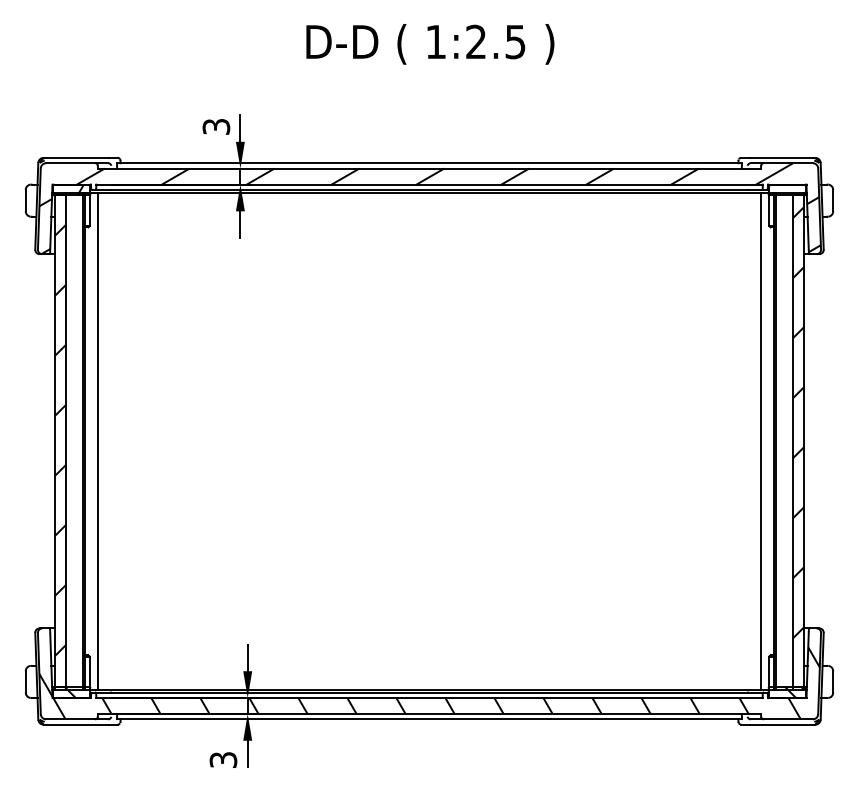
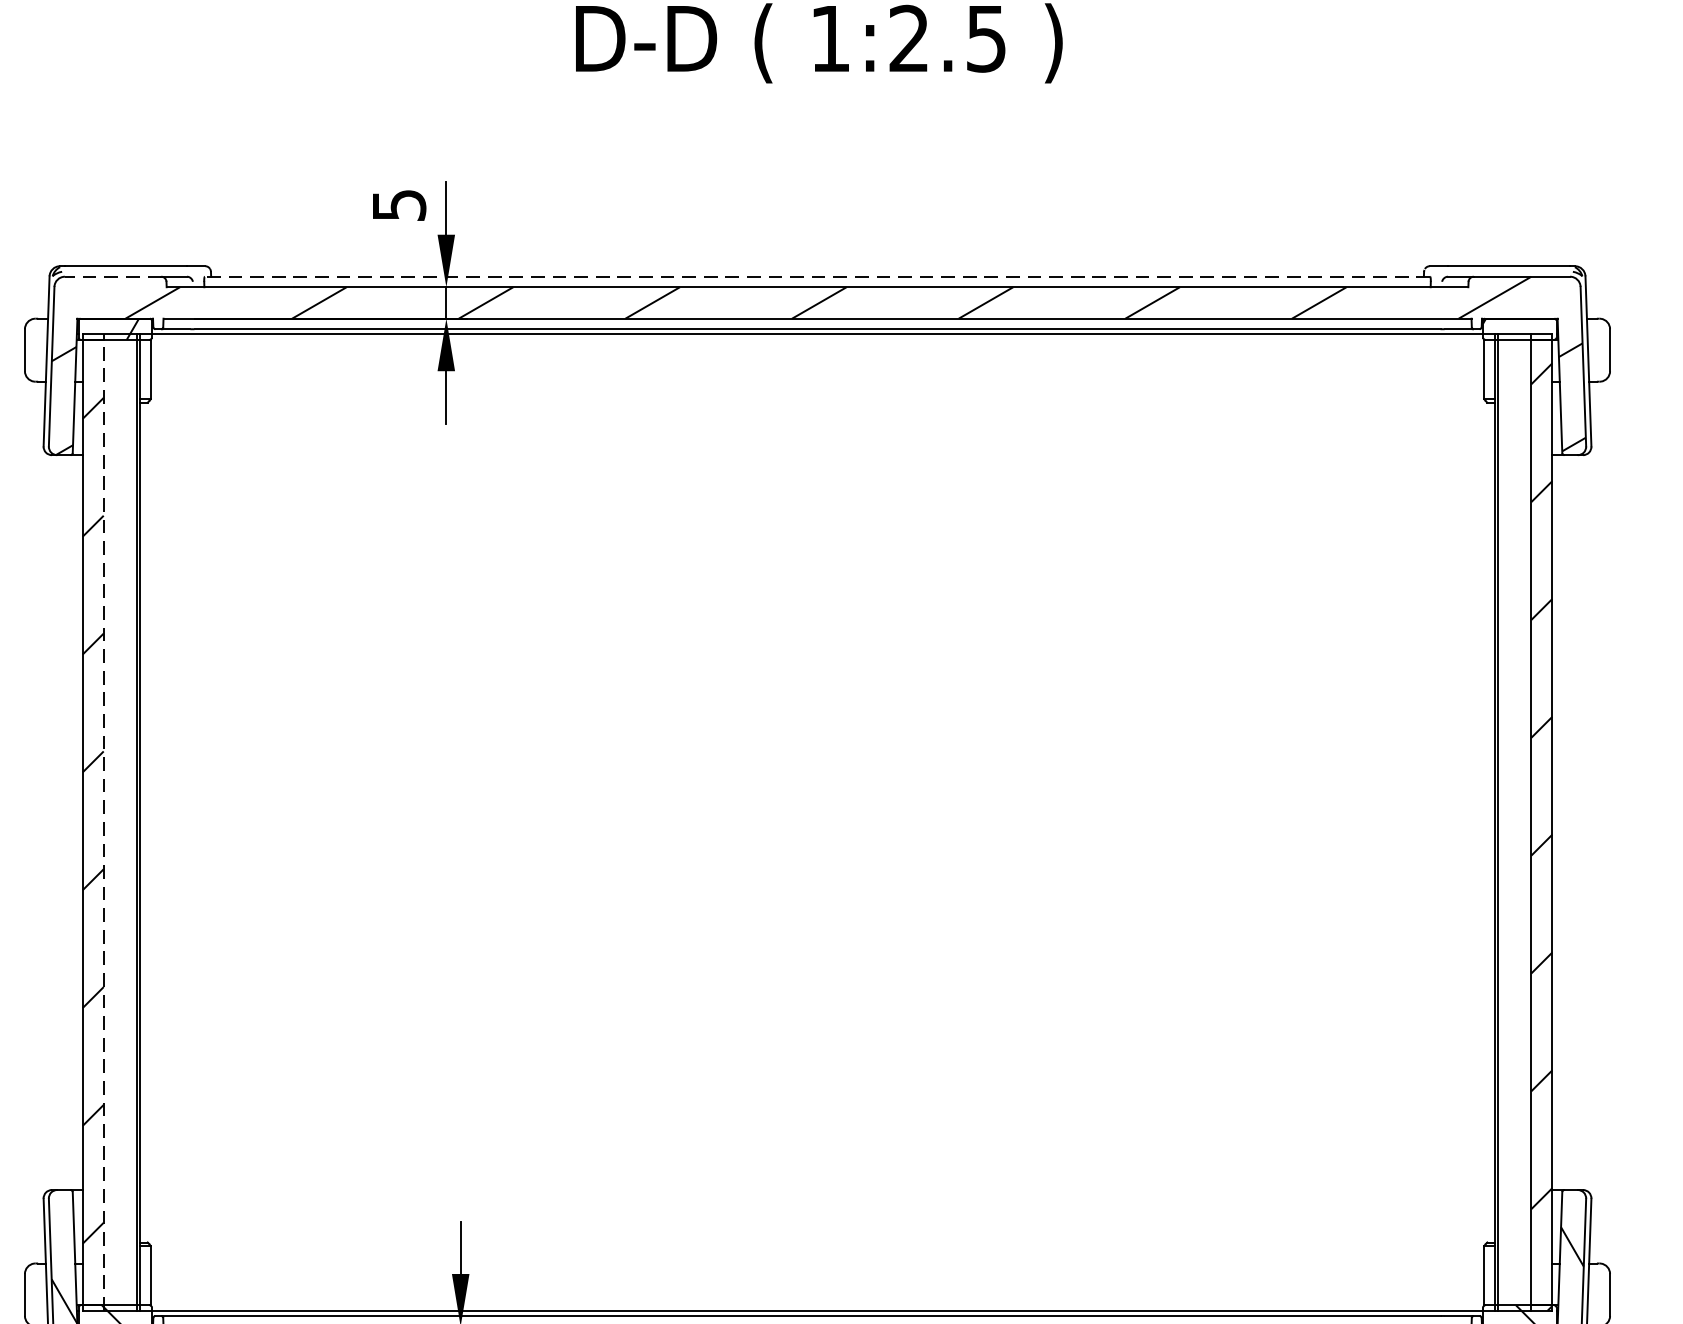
text: (215, 126) -> (397, 204), 3 -> 5
line: (70, 163) -> (112, 277), solid -> dashed
line: (429, 163) -> (817, 277), solid -> dashed
line: (97, 440) -> (165, 821), removed
line: (761, 440) -> (1469, 821), removed
line: (65, 441) -> (102, 822), solid -> dashed

